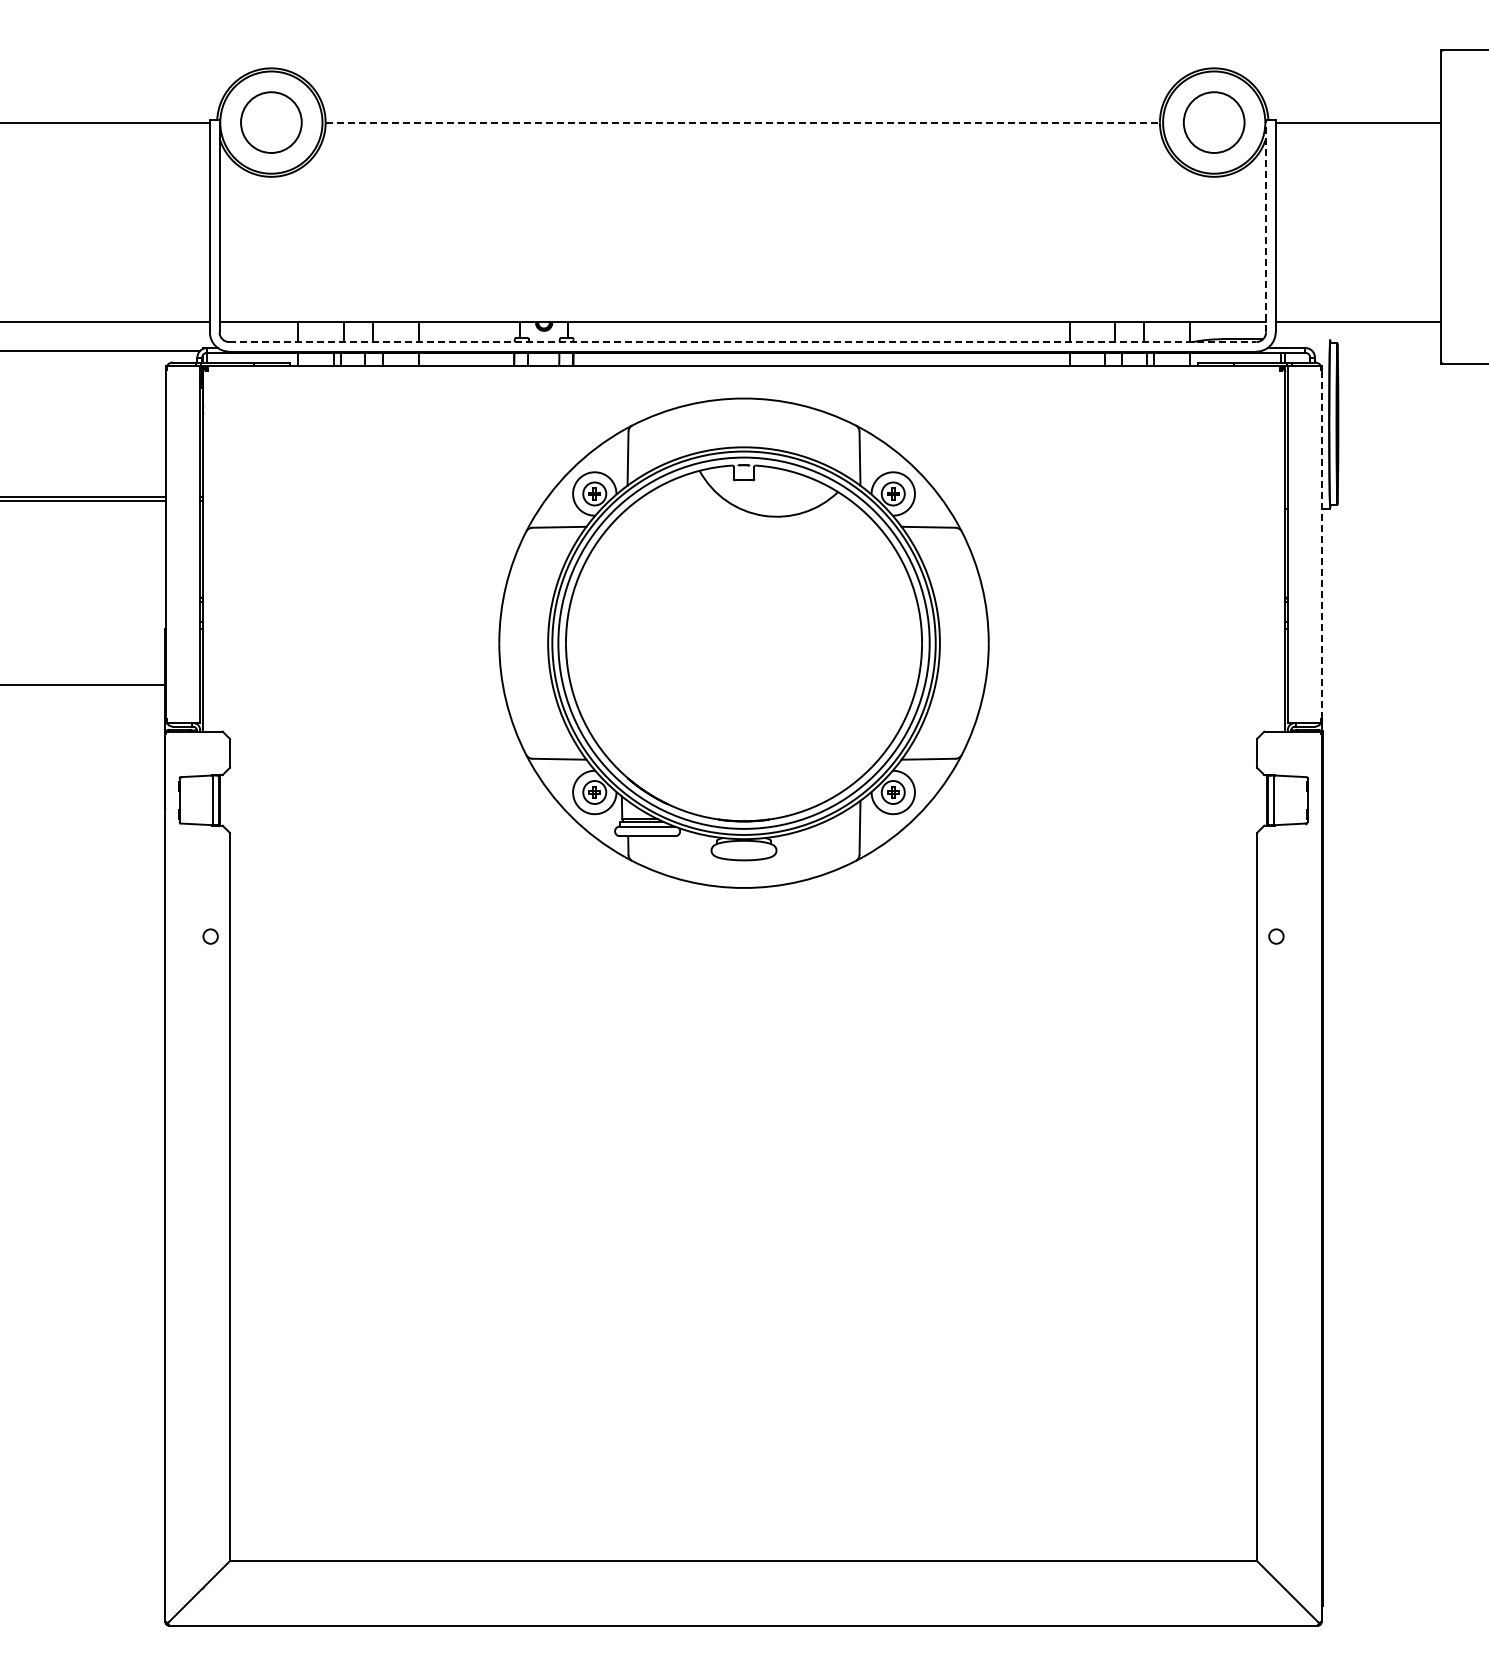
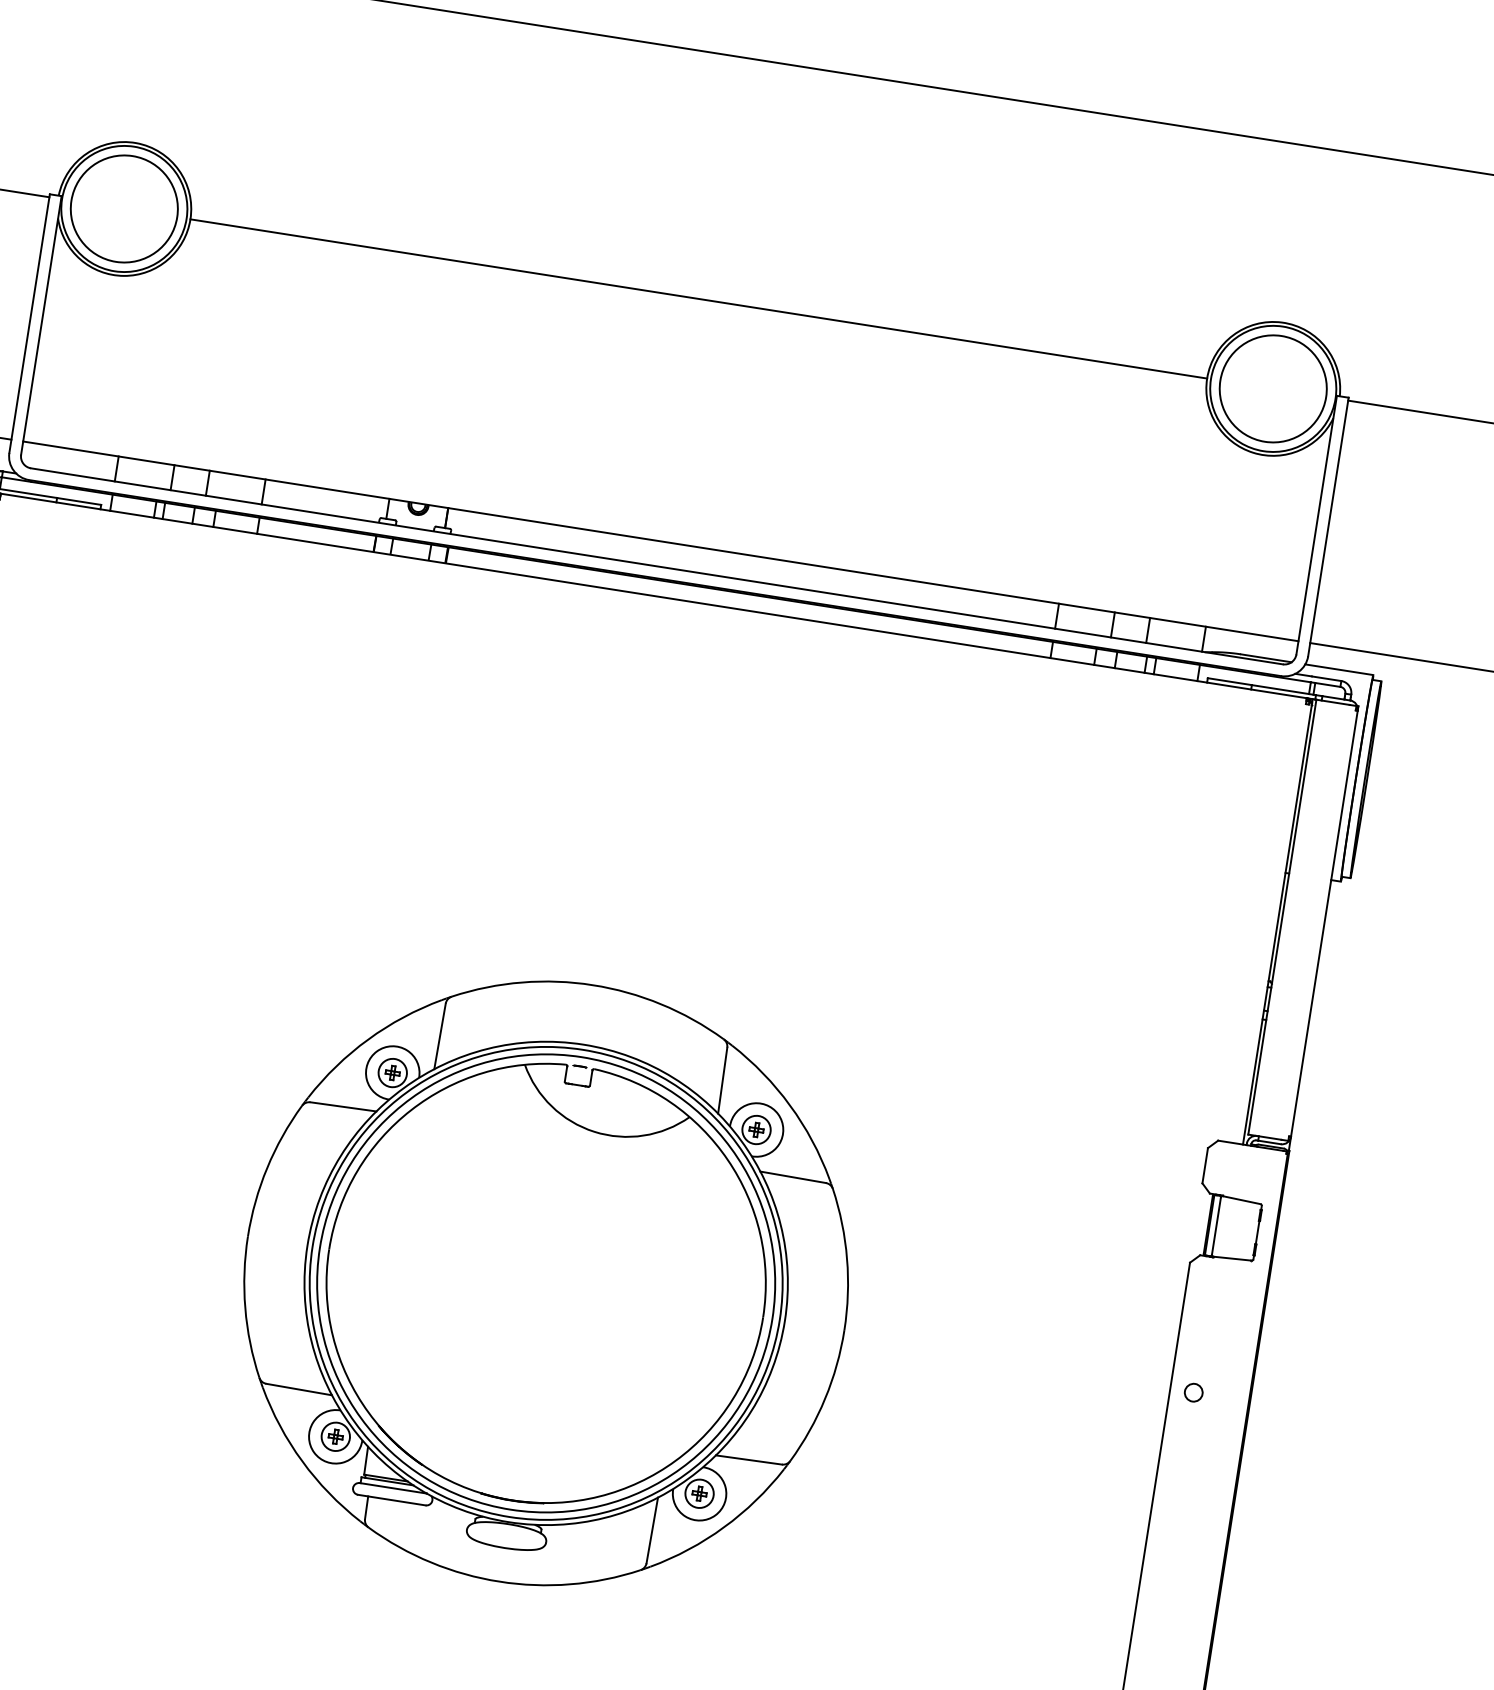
circle: (271, 122) -> (124, 208), size x1.43
line: (743, 122) -> (699, 298), dashed -> solid
circle: (1213, 122) -> (1272, 388), size x1.43
line: (1266, 225) -> (1317, 524), dashed -> solid
line: (1302, 339) -> (1339, 670), added
line: (742, 342) -> (656, 566), dashed -> solid
line: (1322, 544) -> (1324, 923), dashed -> solid
part: (743, 642) -> (545, 1282), moved

